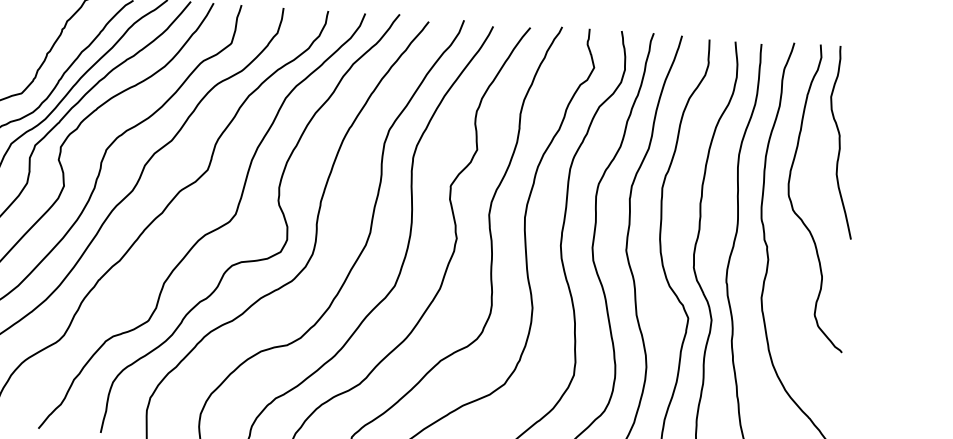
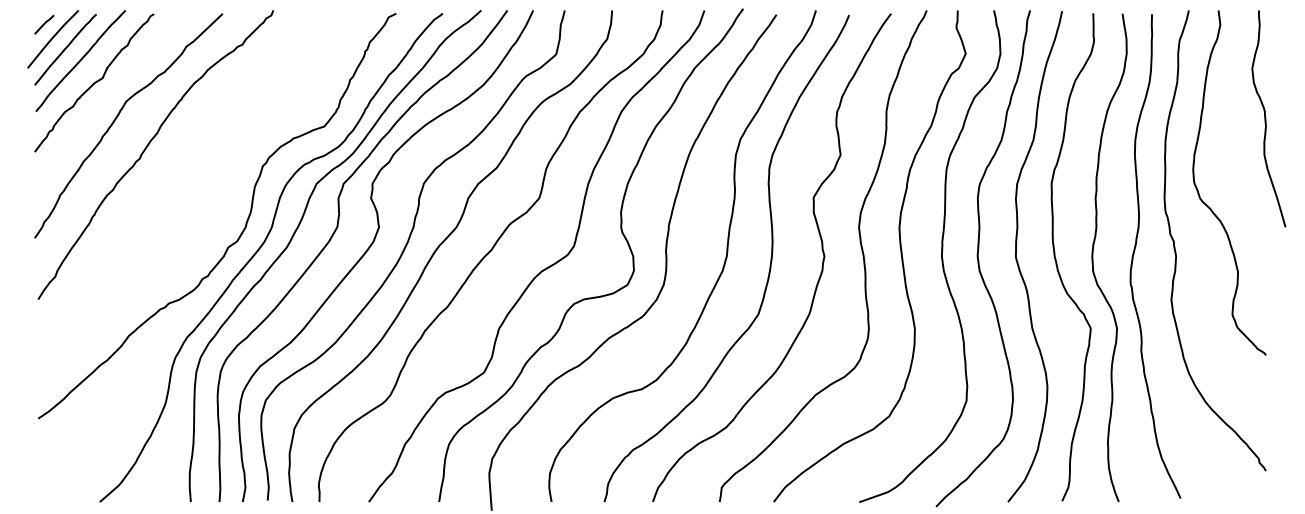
curve: (840, 142) -> (1266, 118), moved

